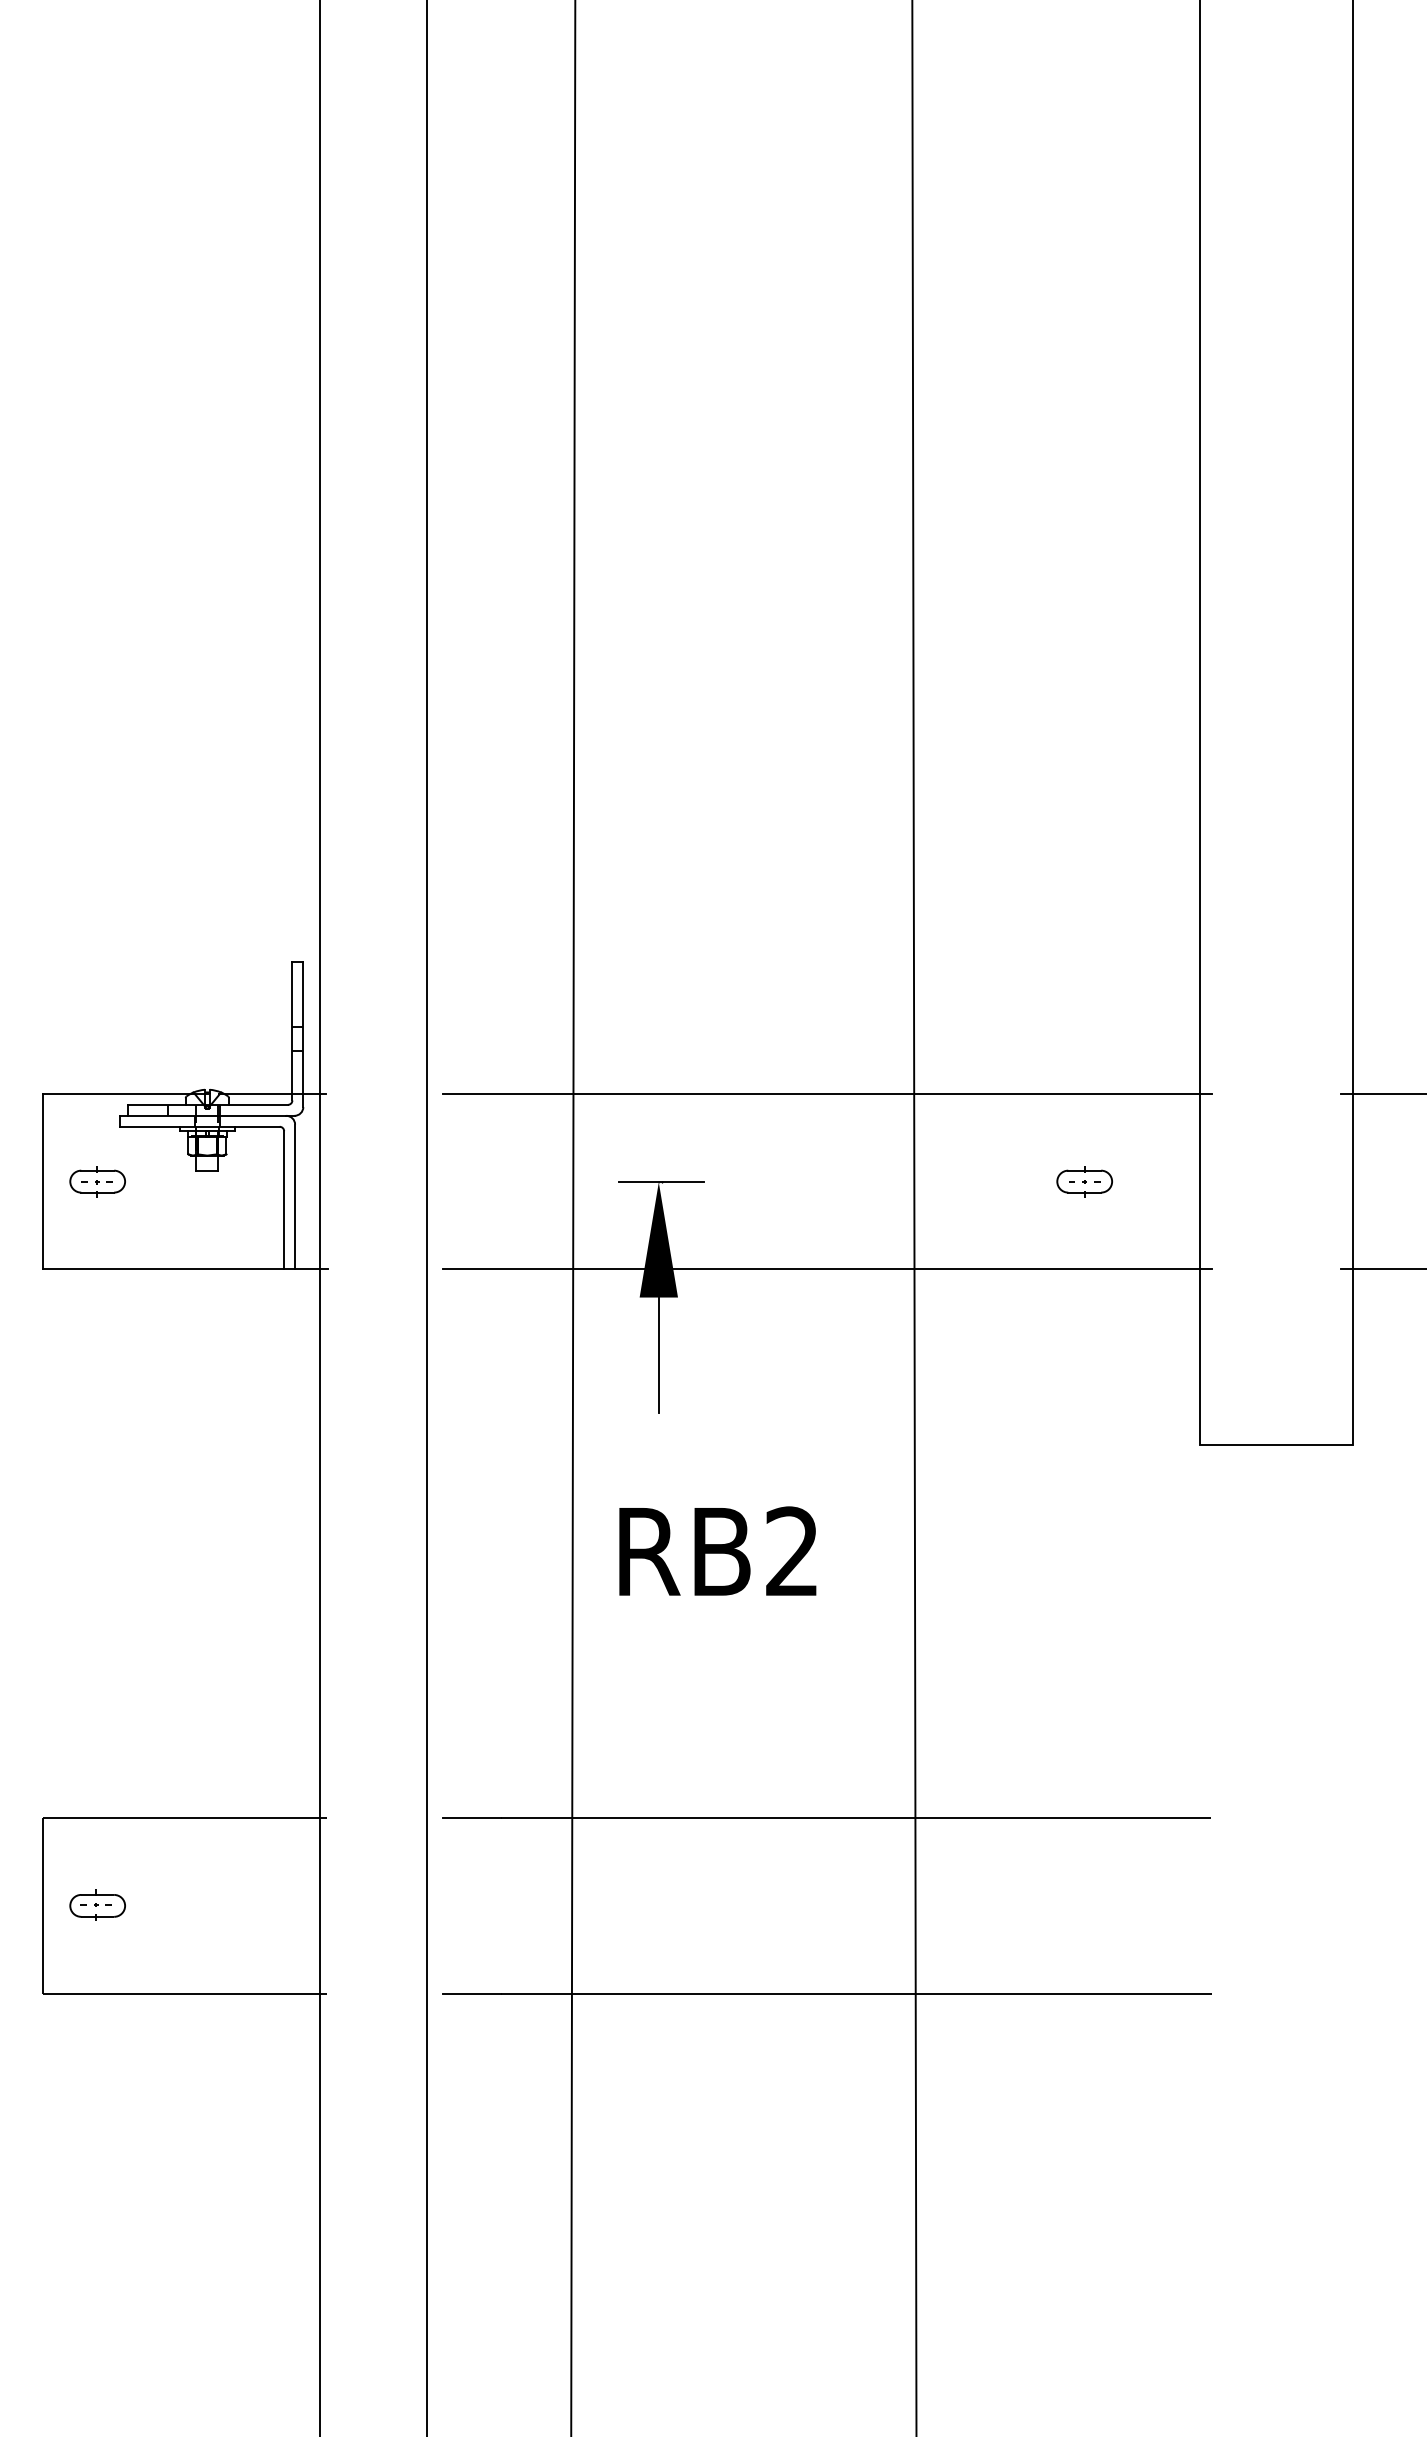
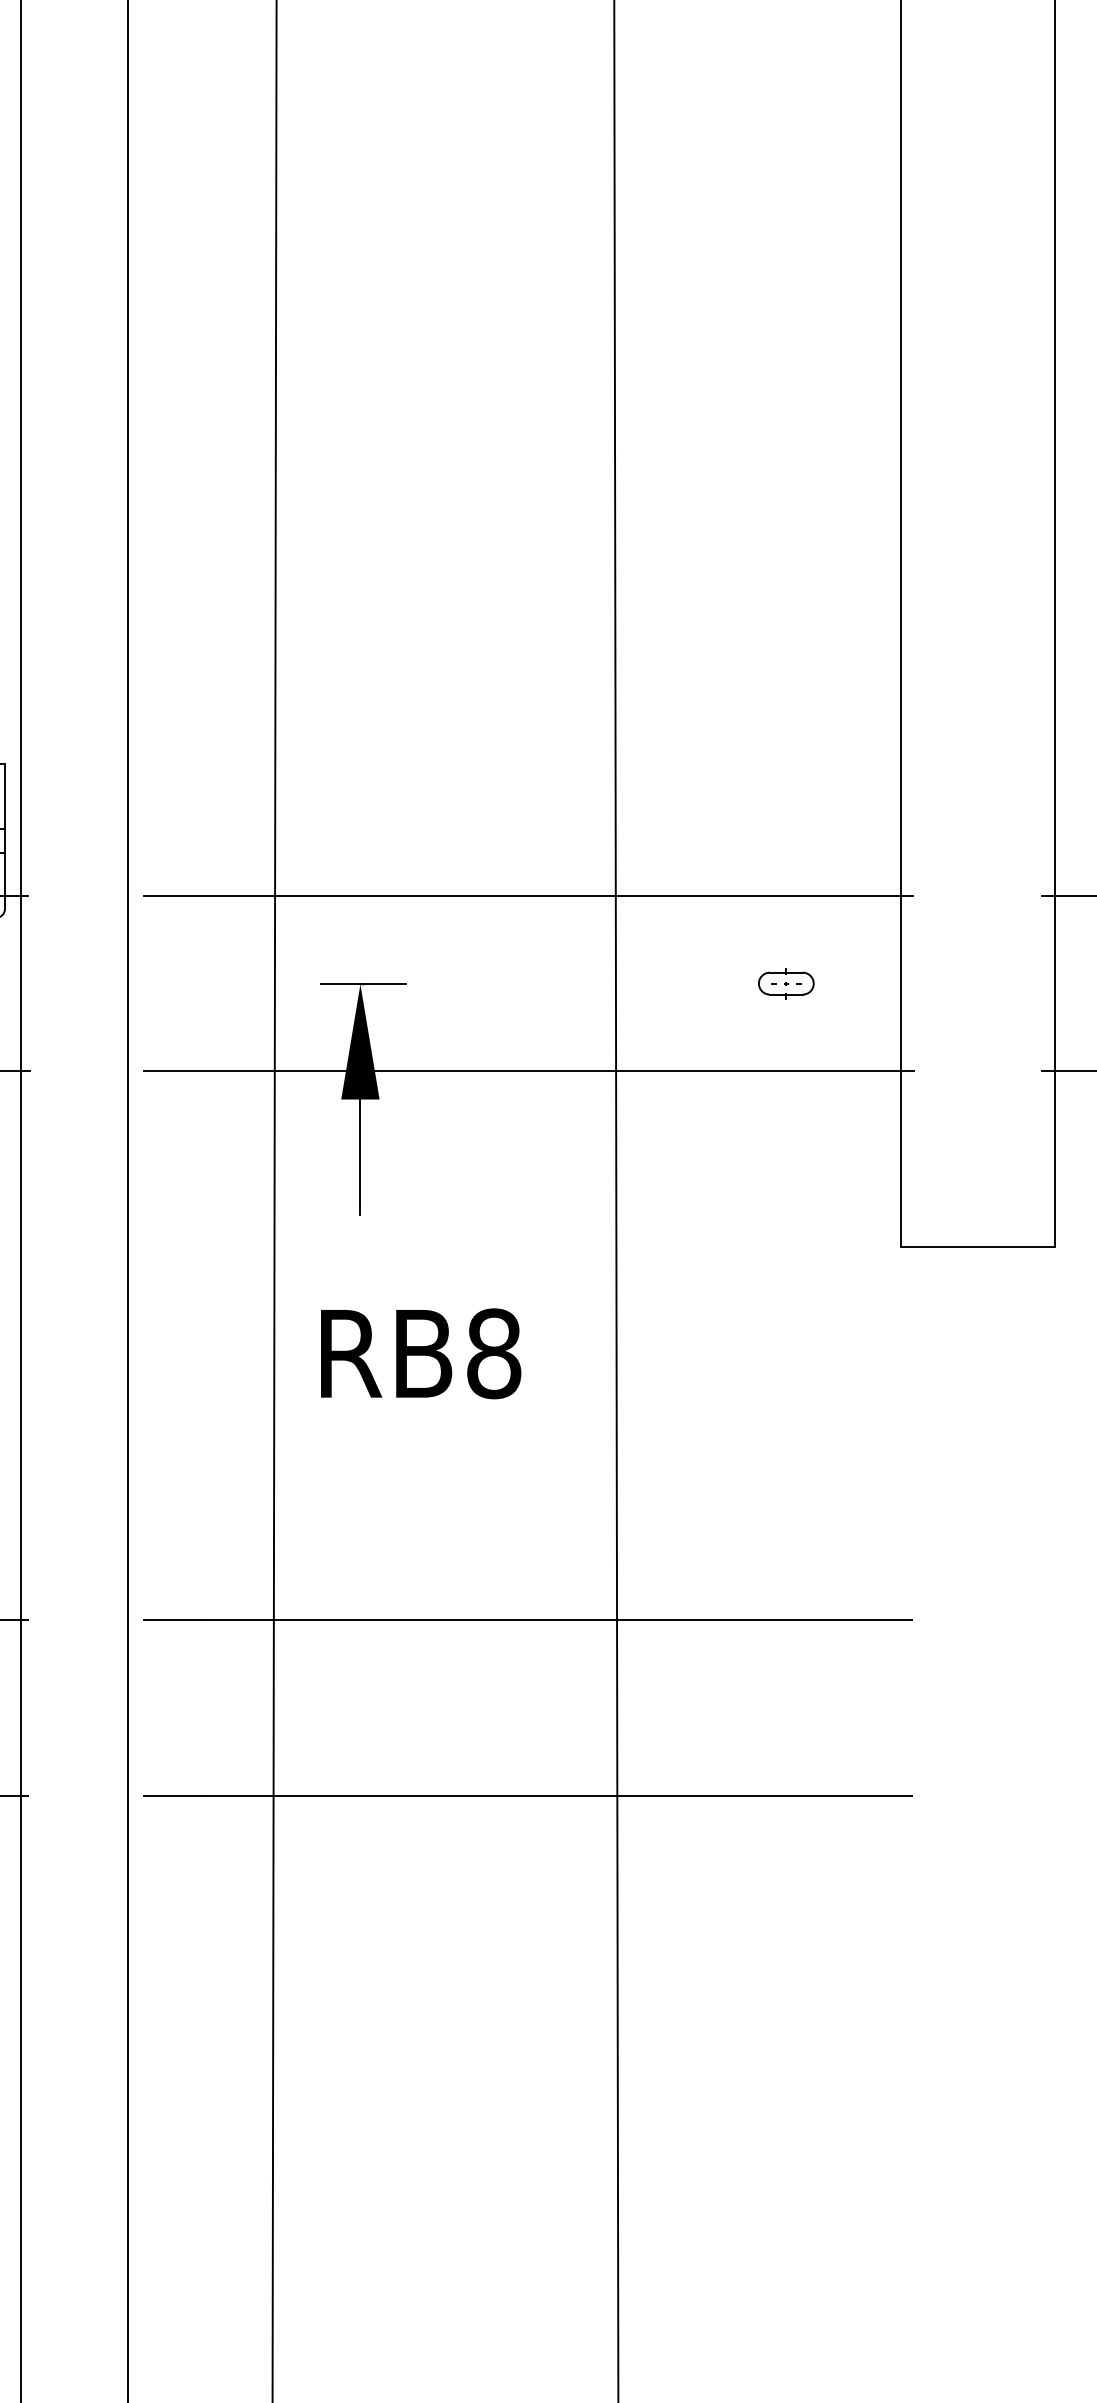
text: (792, 1551) -> (494, 1353), RB2 -> RB8

